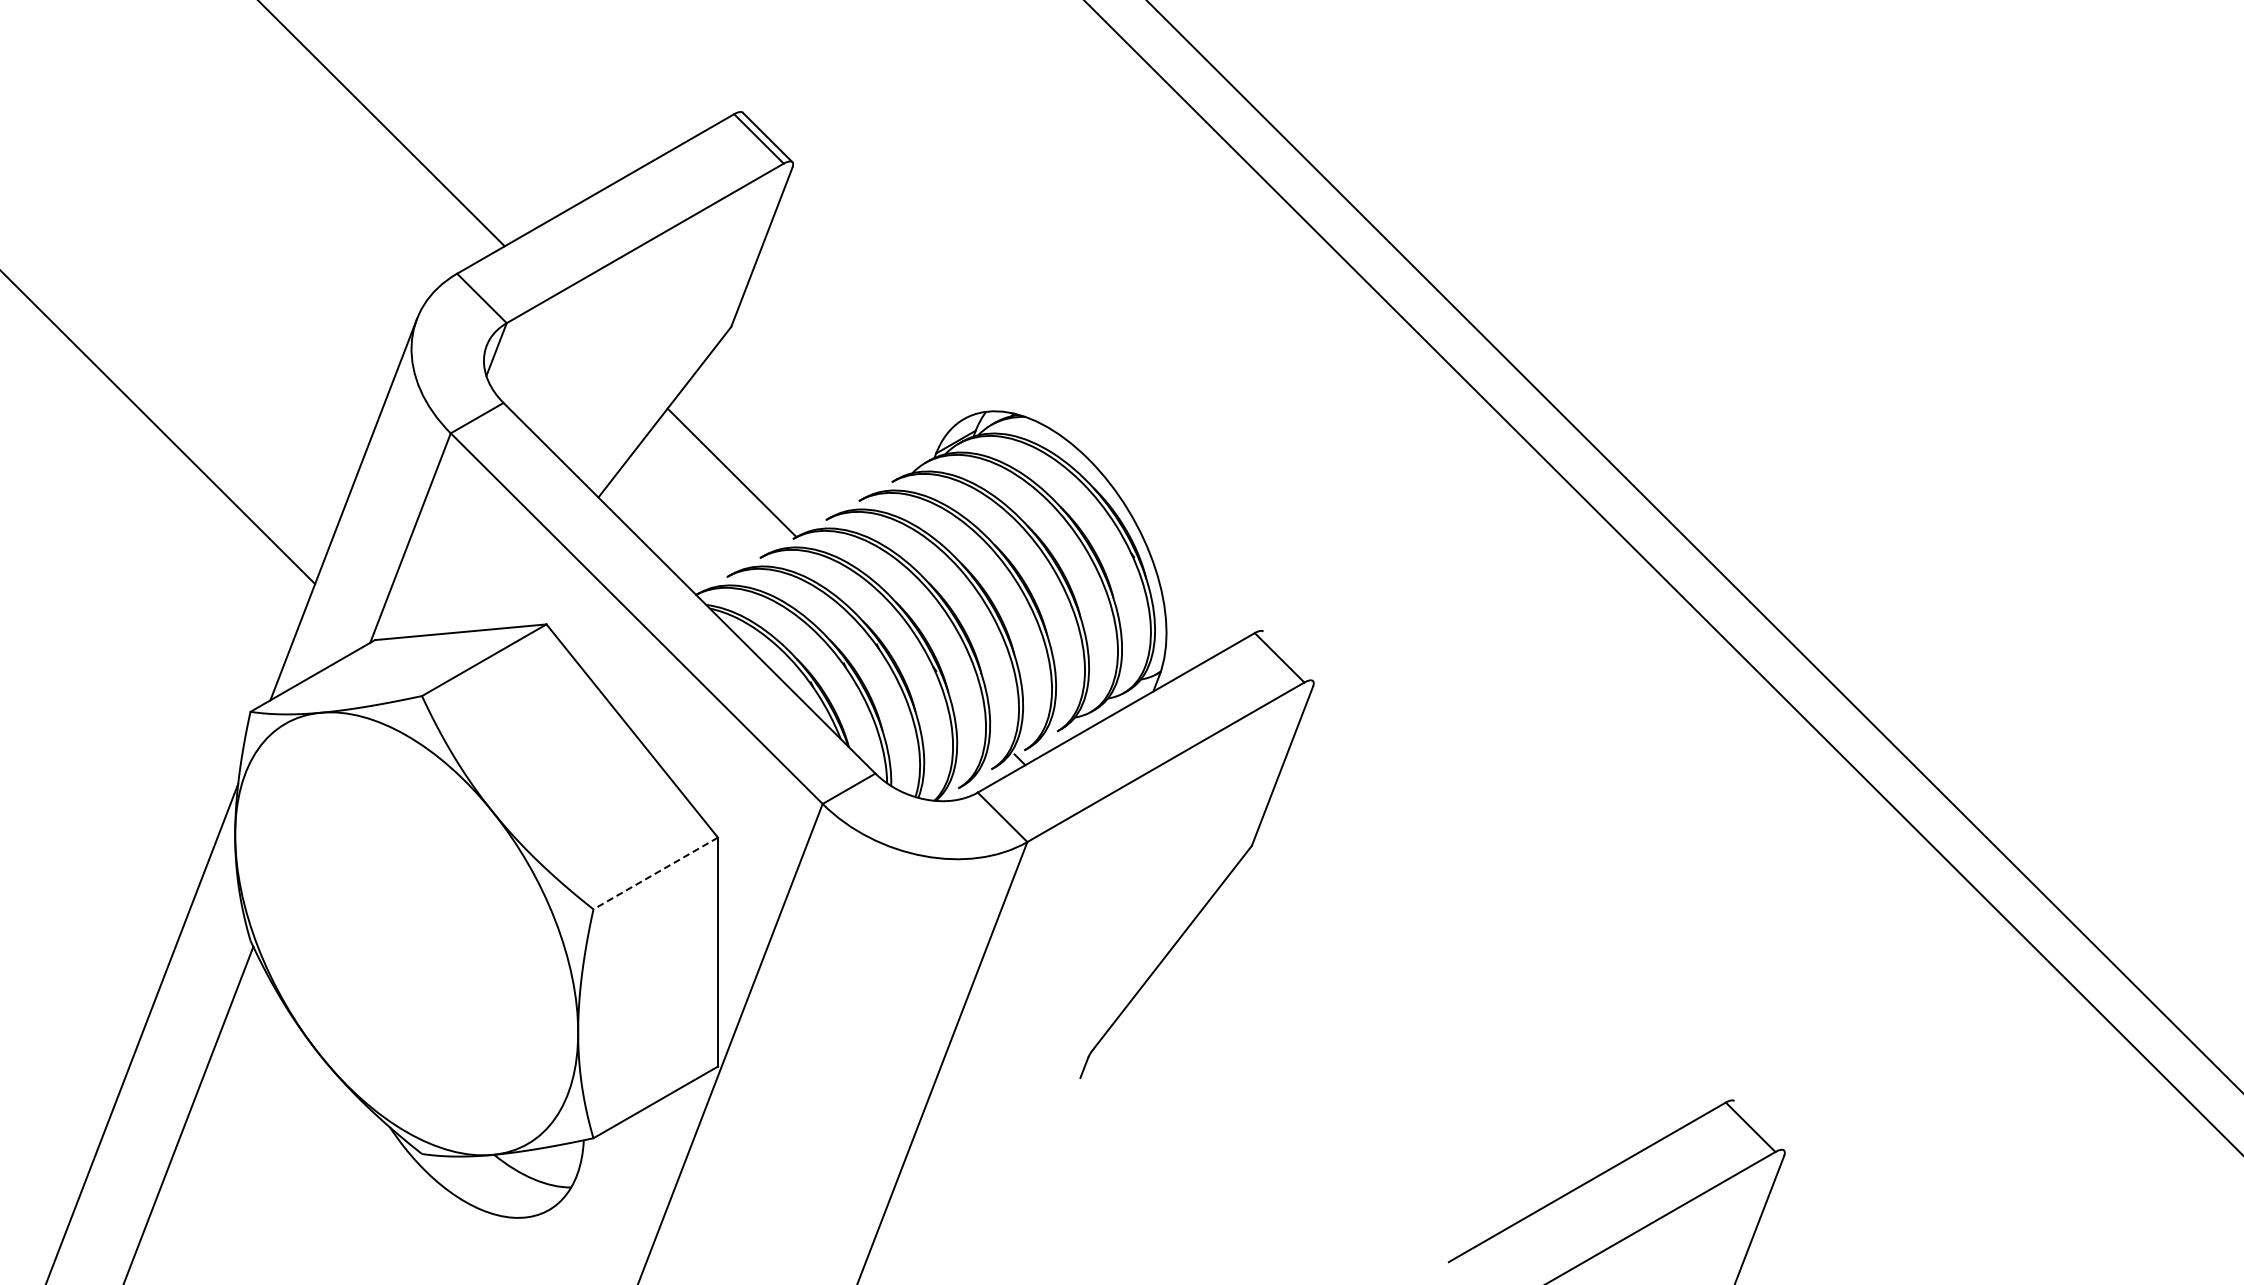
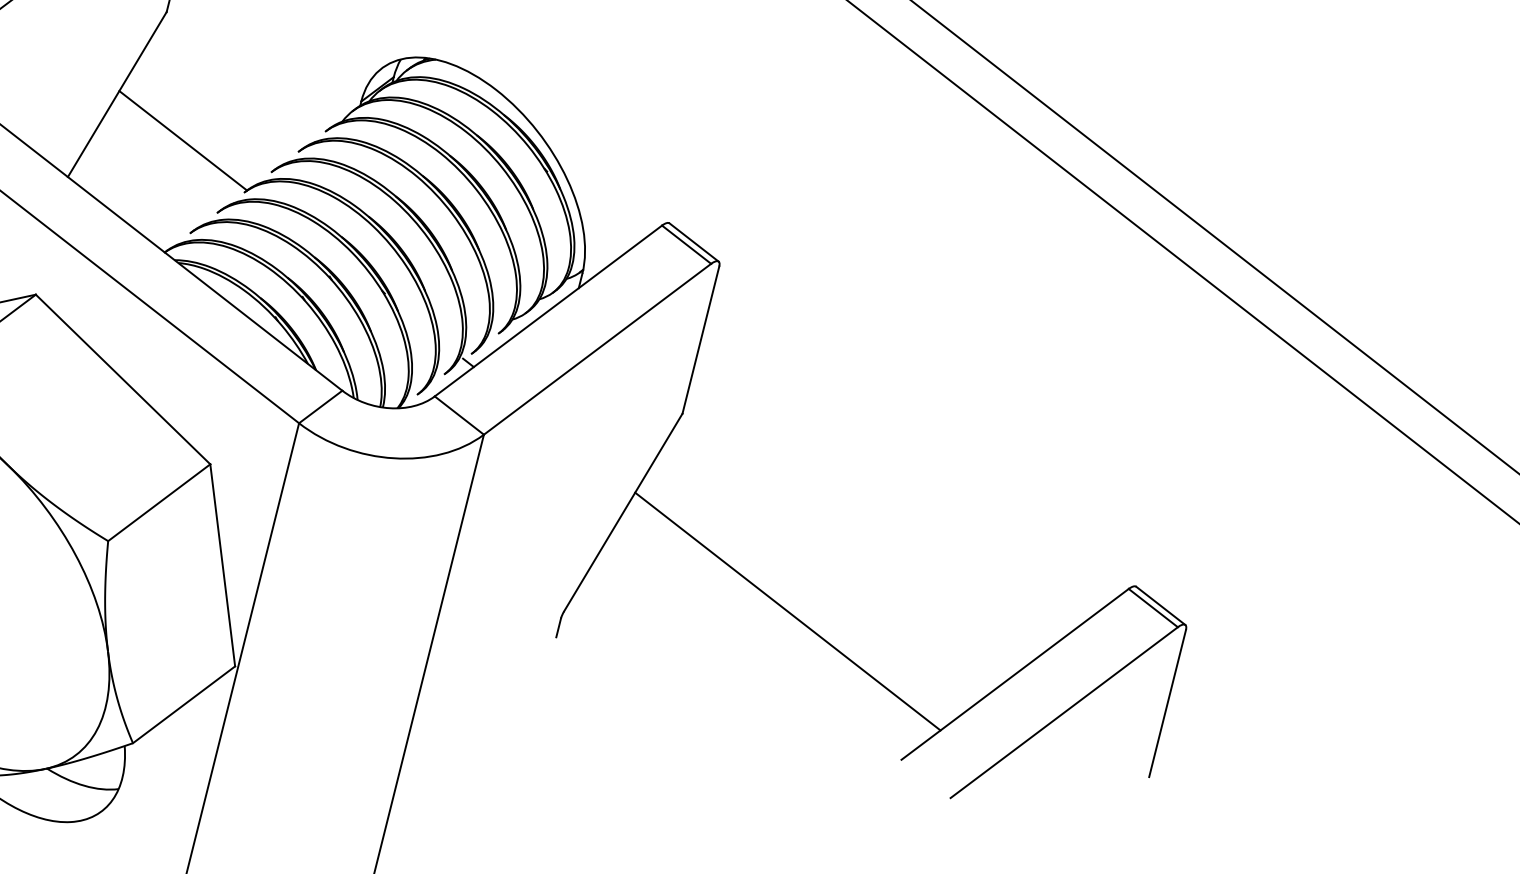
line: (1288, 656) -> (694, 242), added
line: (655, 873) -> (159, 502), dashed -> solid
line: (1342, 1080) -> (787, 611), added
line: (1759, 1125) -> (1160, 605), added

